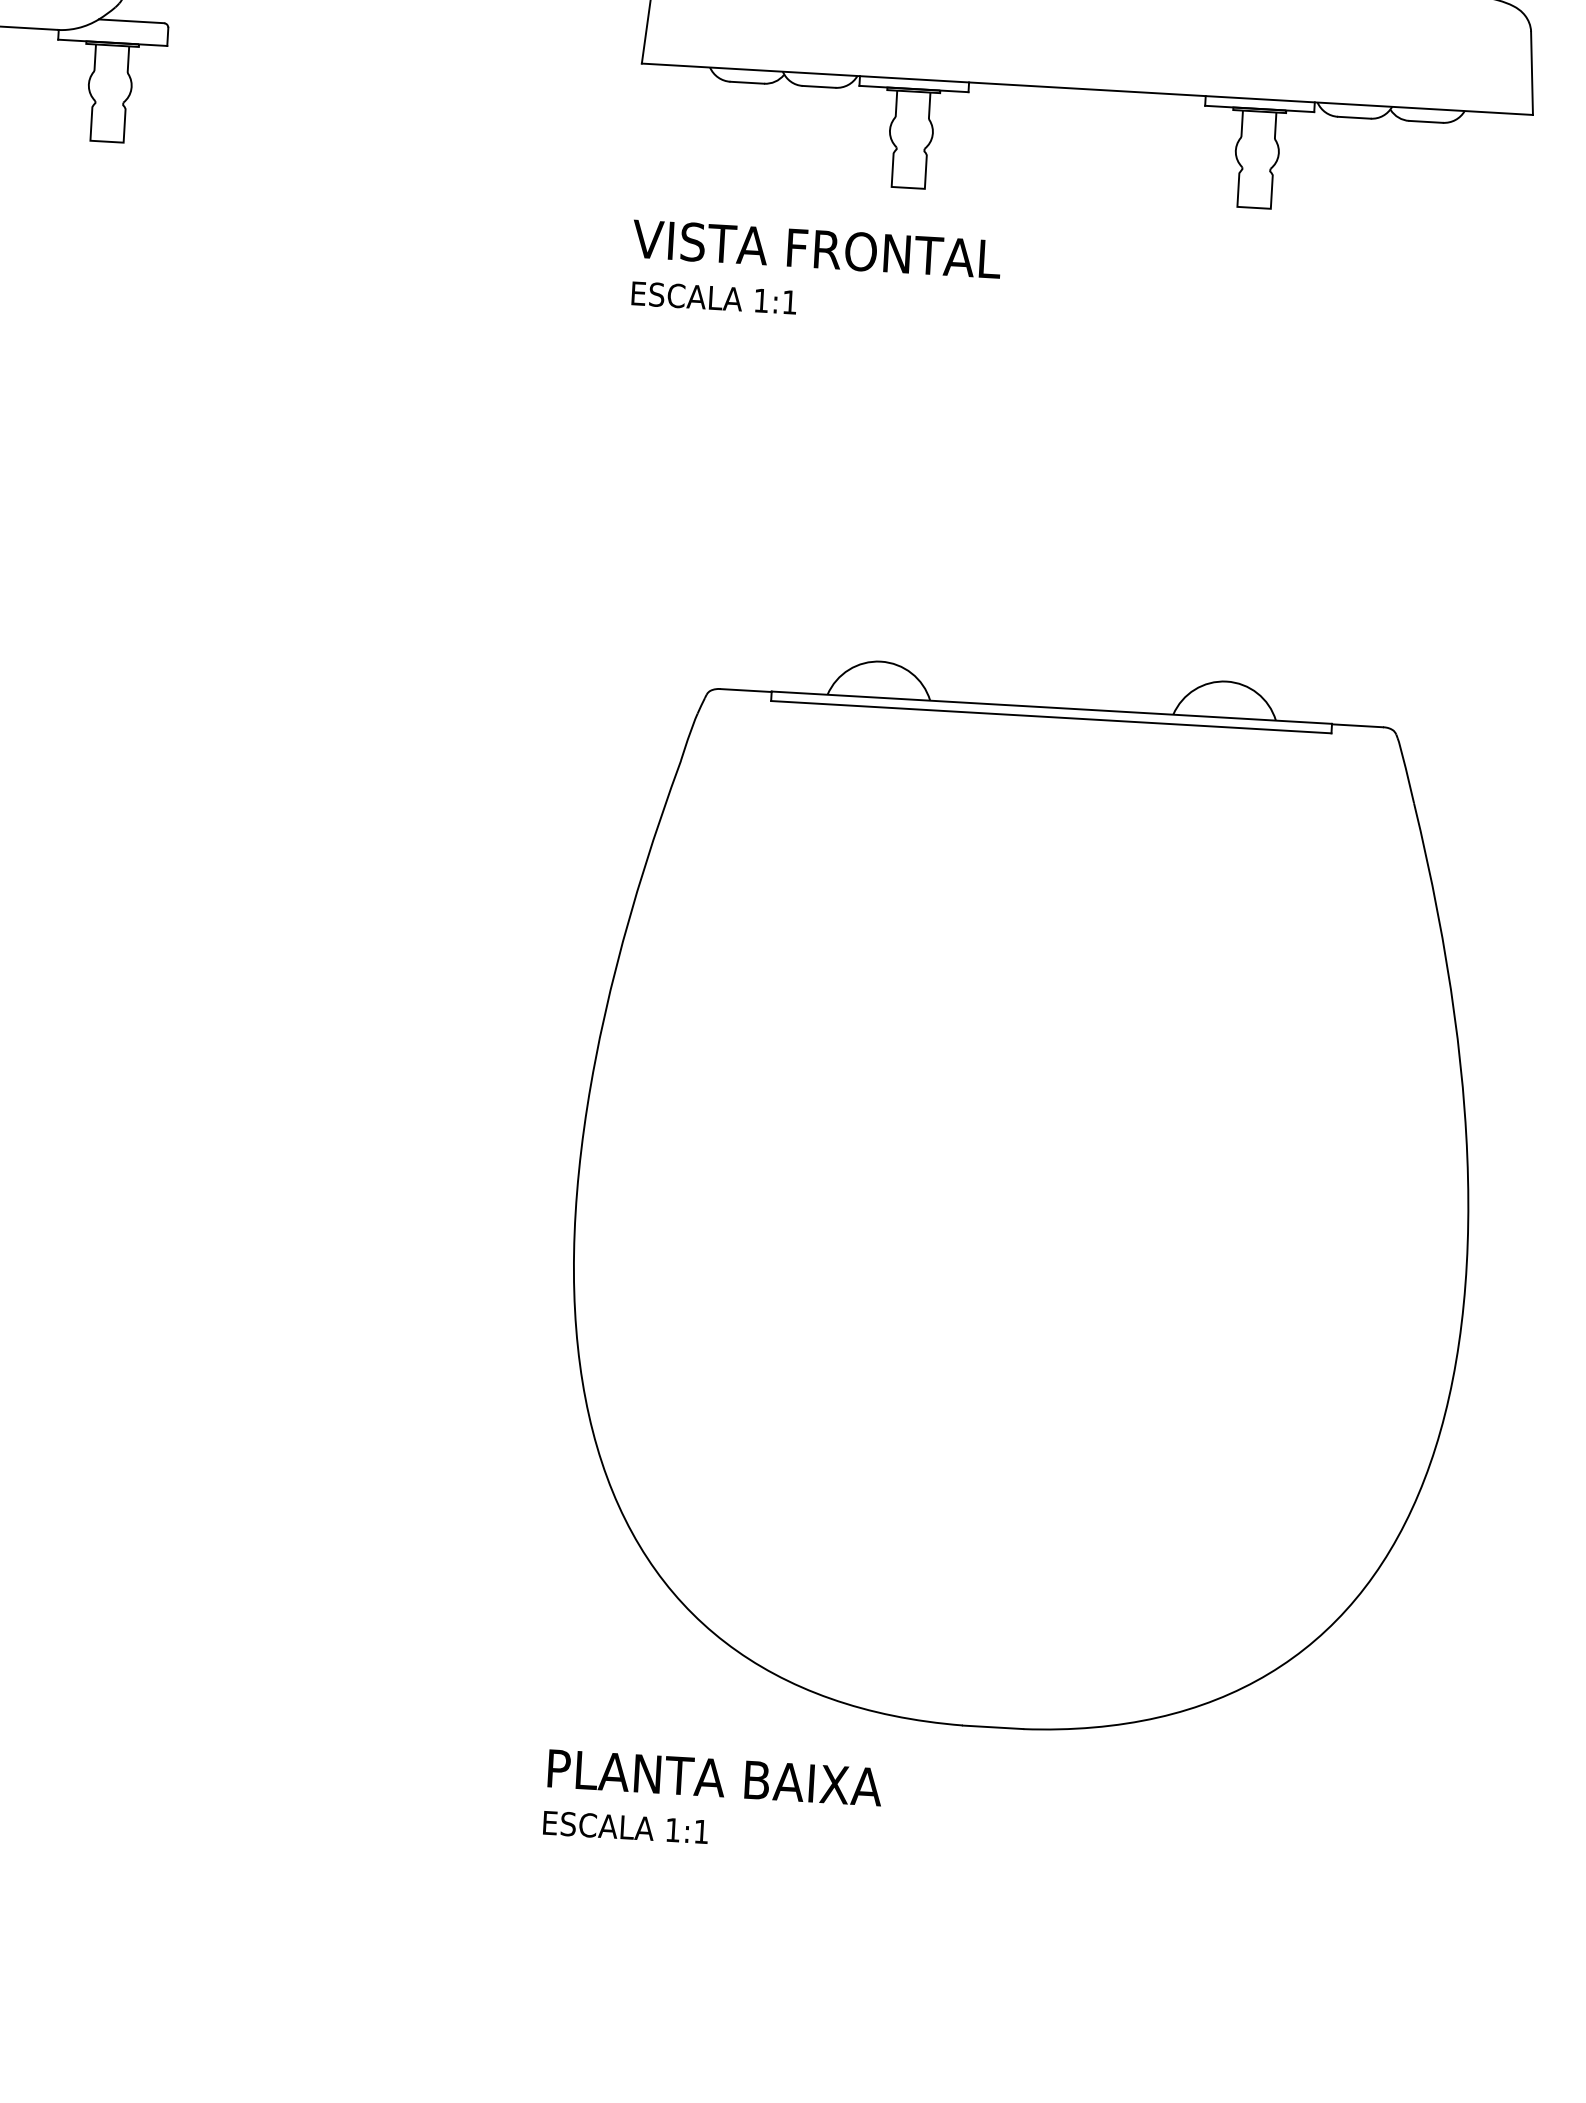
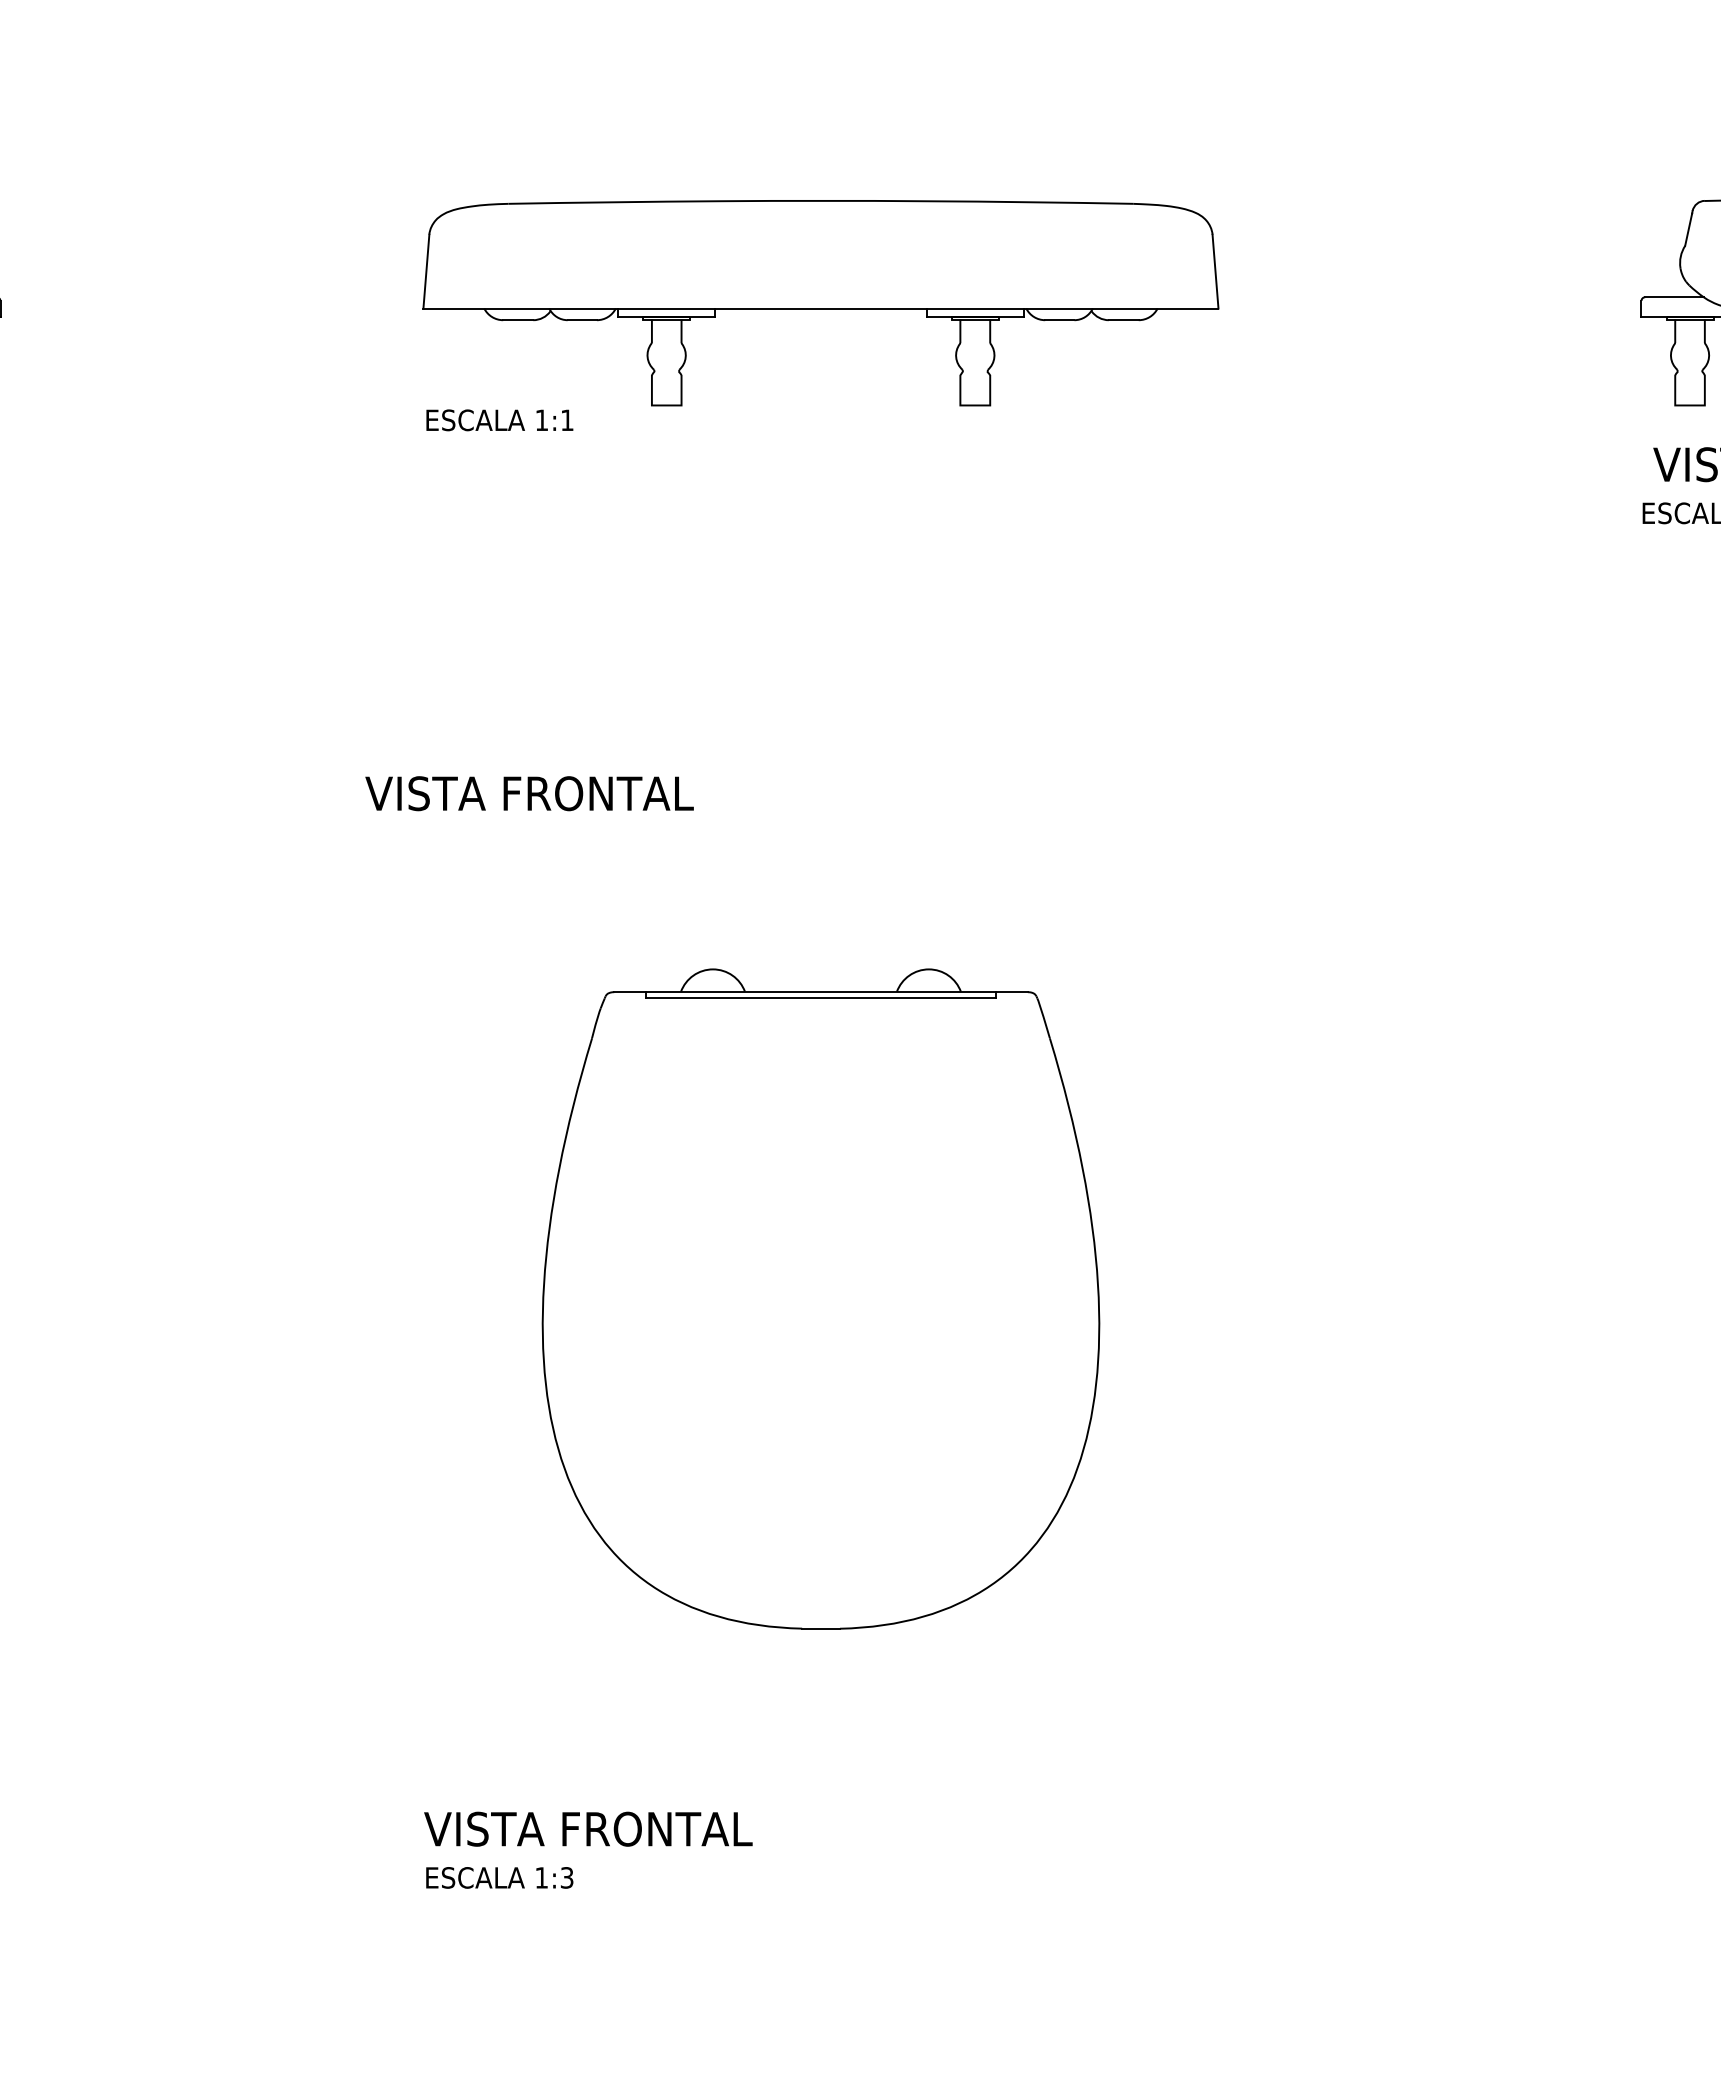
text: (816, 249) -> (529, 793), moved
text: (713, 298) -> (499, 420), moved
part: (1022, 1198) -> (820, 1298), size x0.7
text: (728, 1777) -> (588, 1828), PLANTA BAIXA -> VISTA FRONTAL
text: (700, 1831) -> (566, 1877), 1:1 -> 1:3

